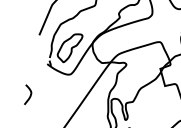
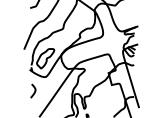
curve: (29, 93) -> (34, 90), moved

